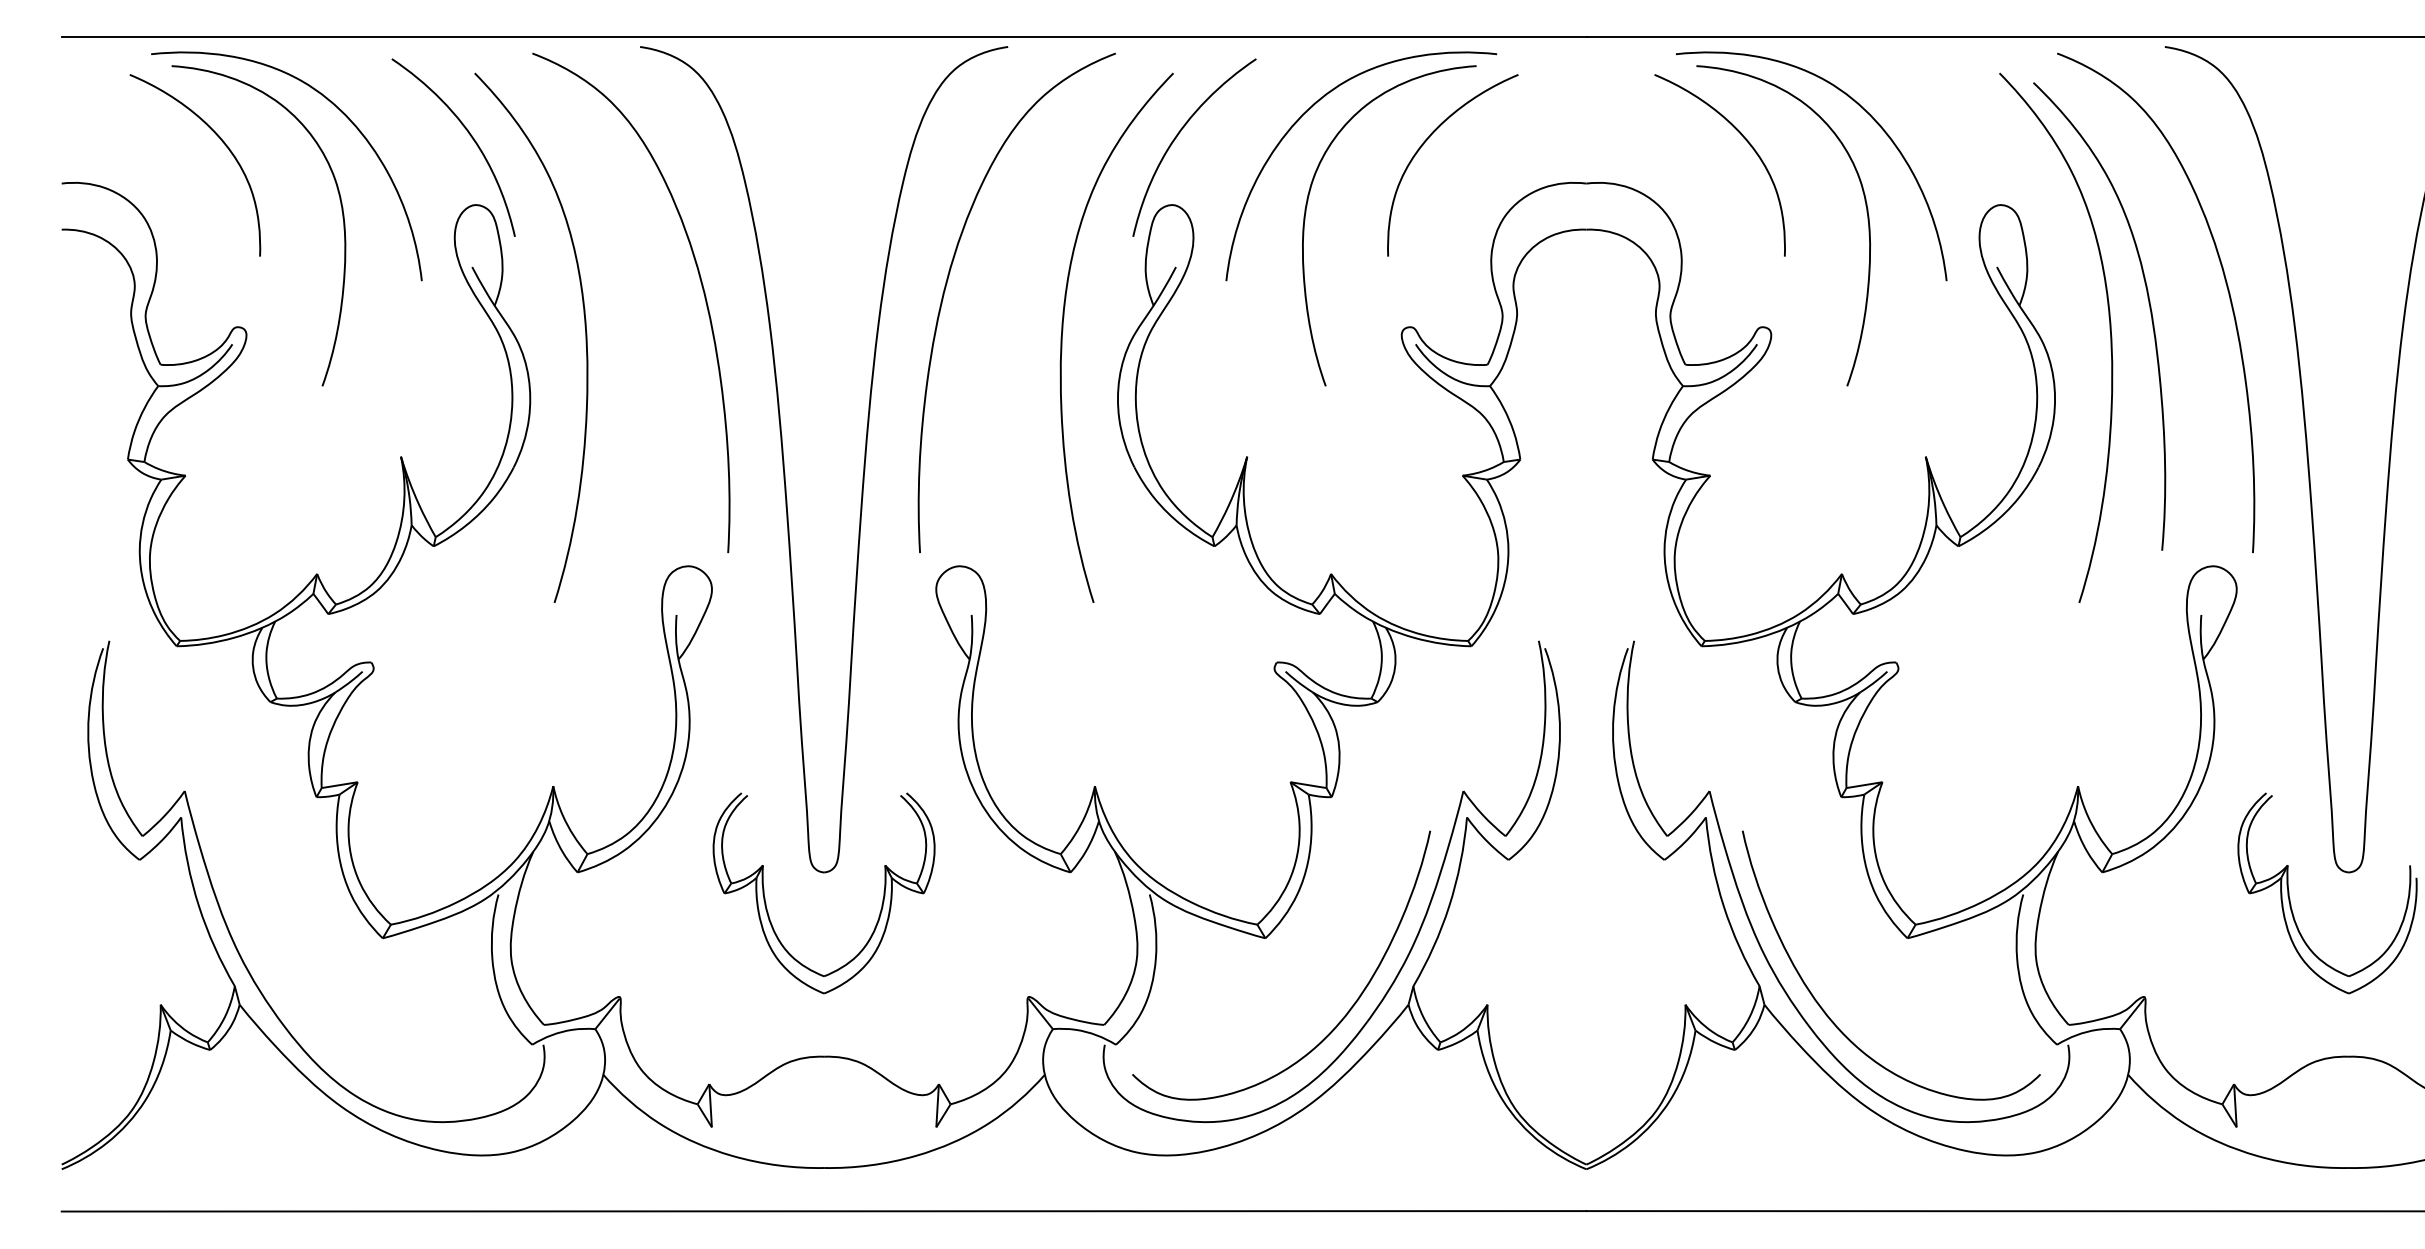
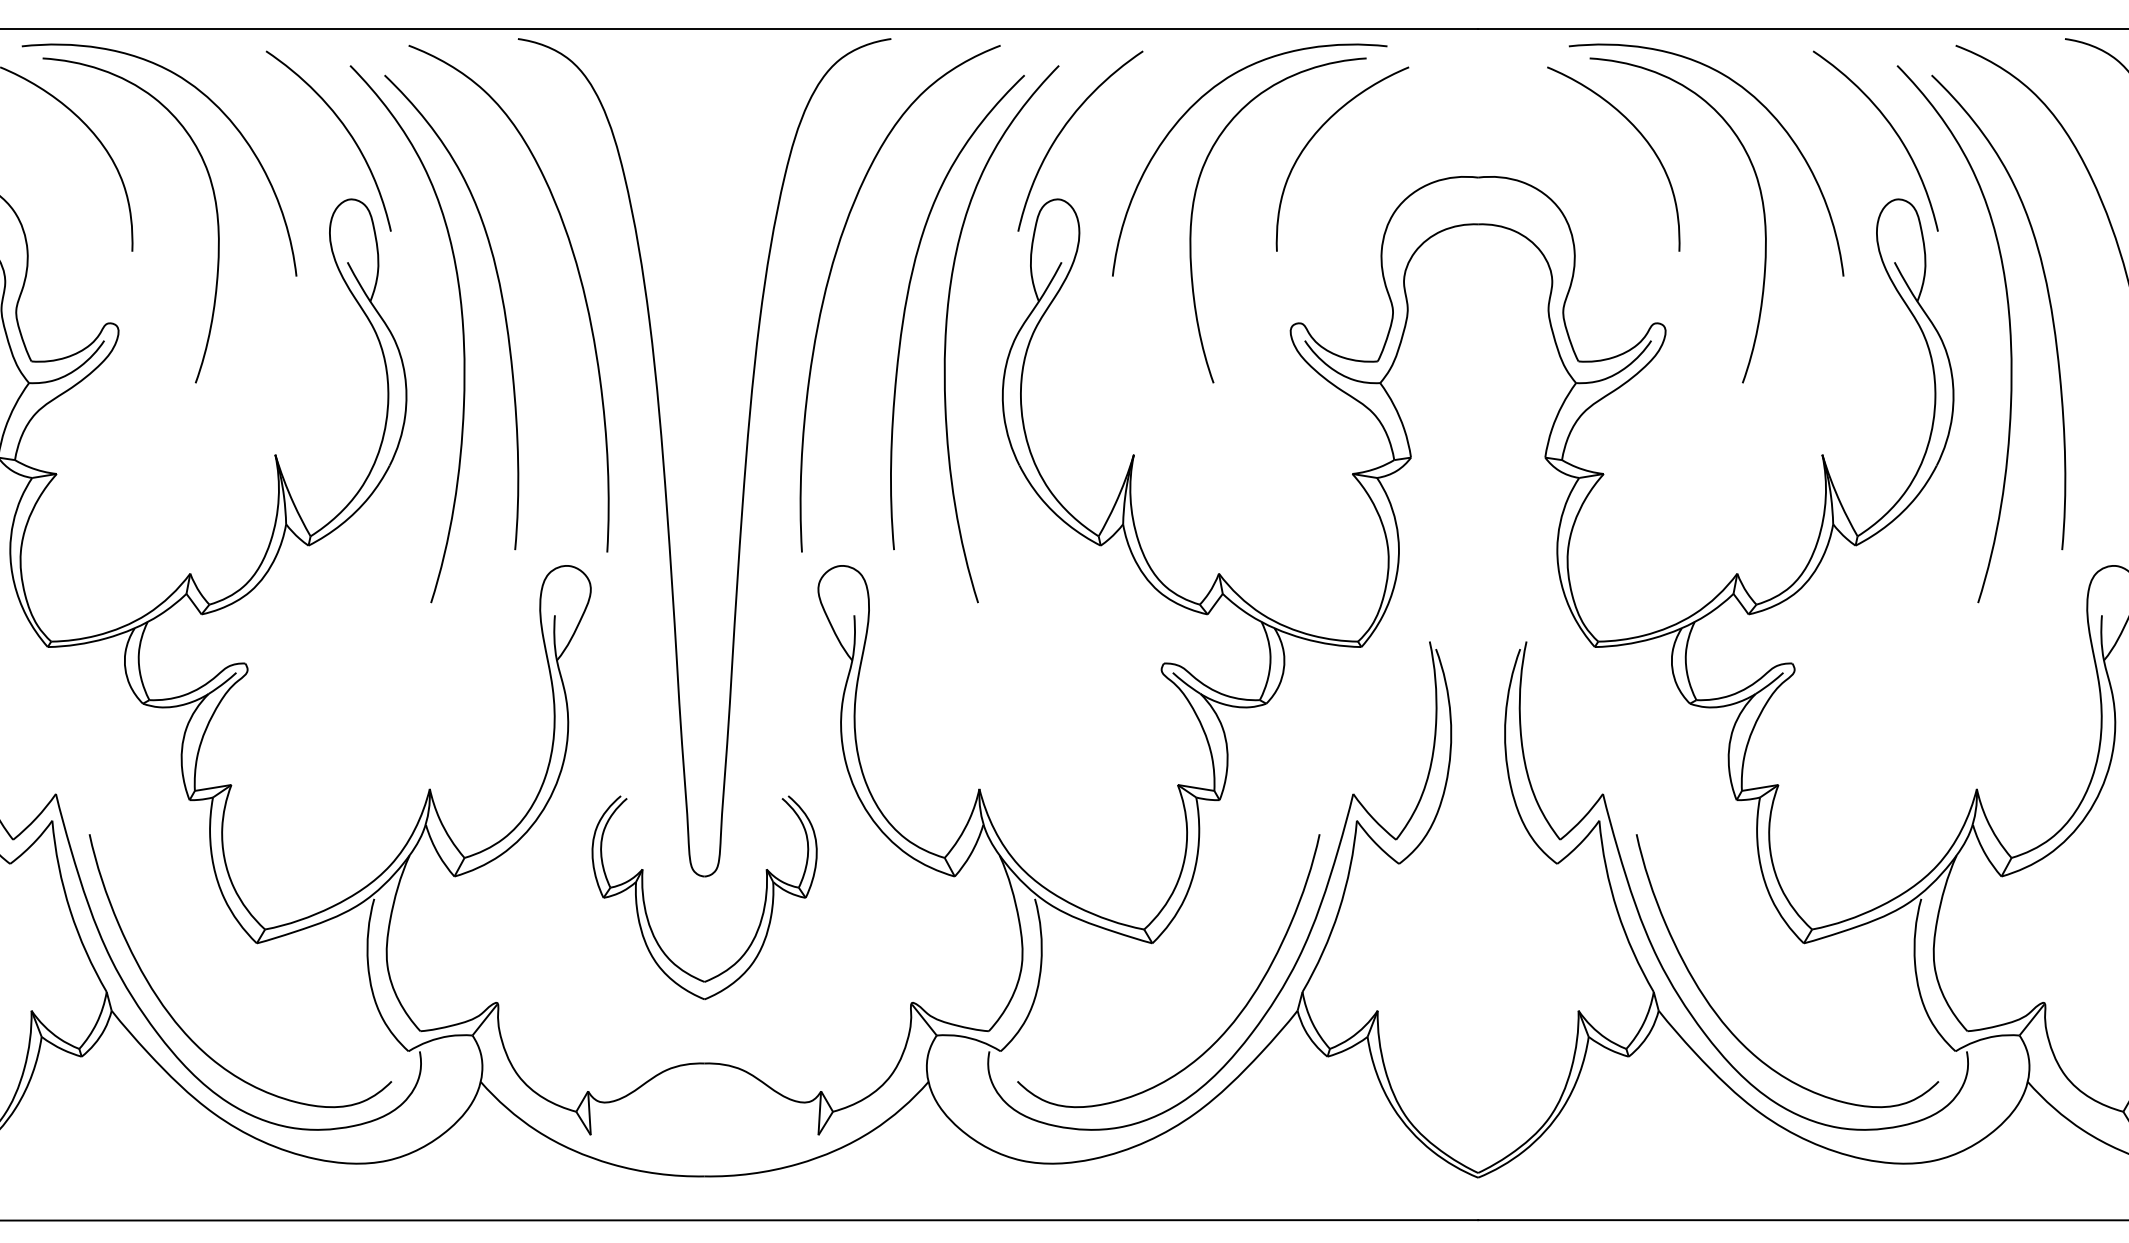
curve: (1994, 135) -> (1892, 128), added
curve: (624, 307) -> (502, 303), added
curve: (1023, 309) -> (906, 305), added
curve: (306, 1018) -> (179, 1024), added

